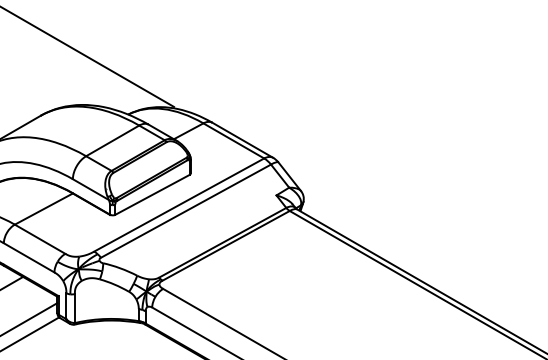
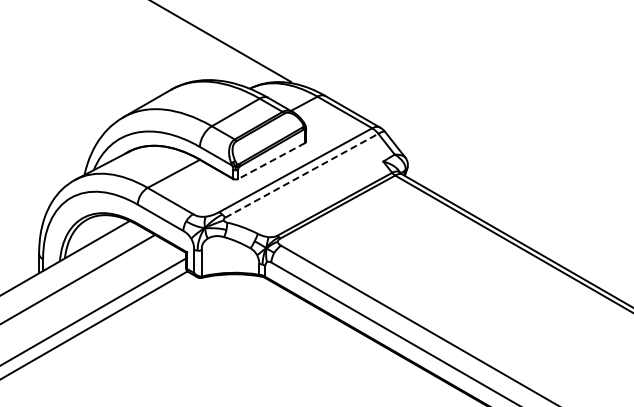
line: (152, 195) -> (271, 161), solid -> dashed
line: (186, 210) -> (302, 175), solid -> dashed

